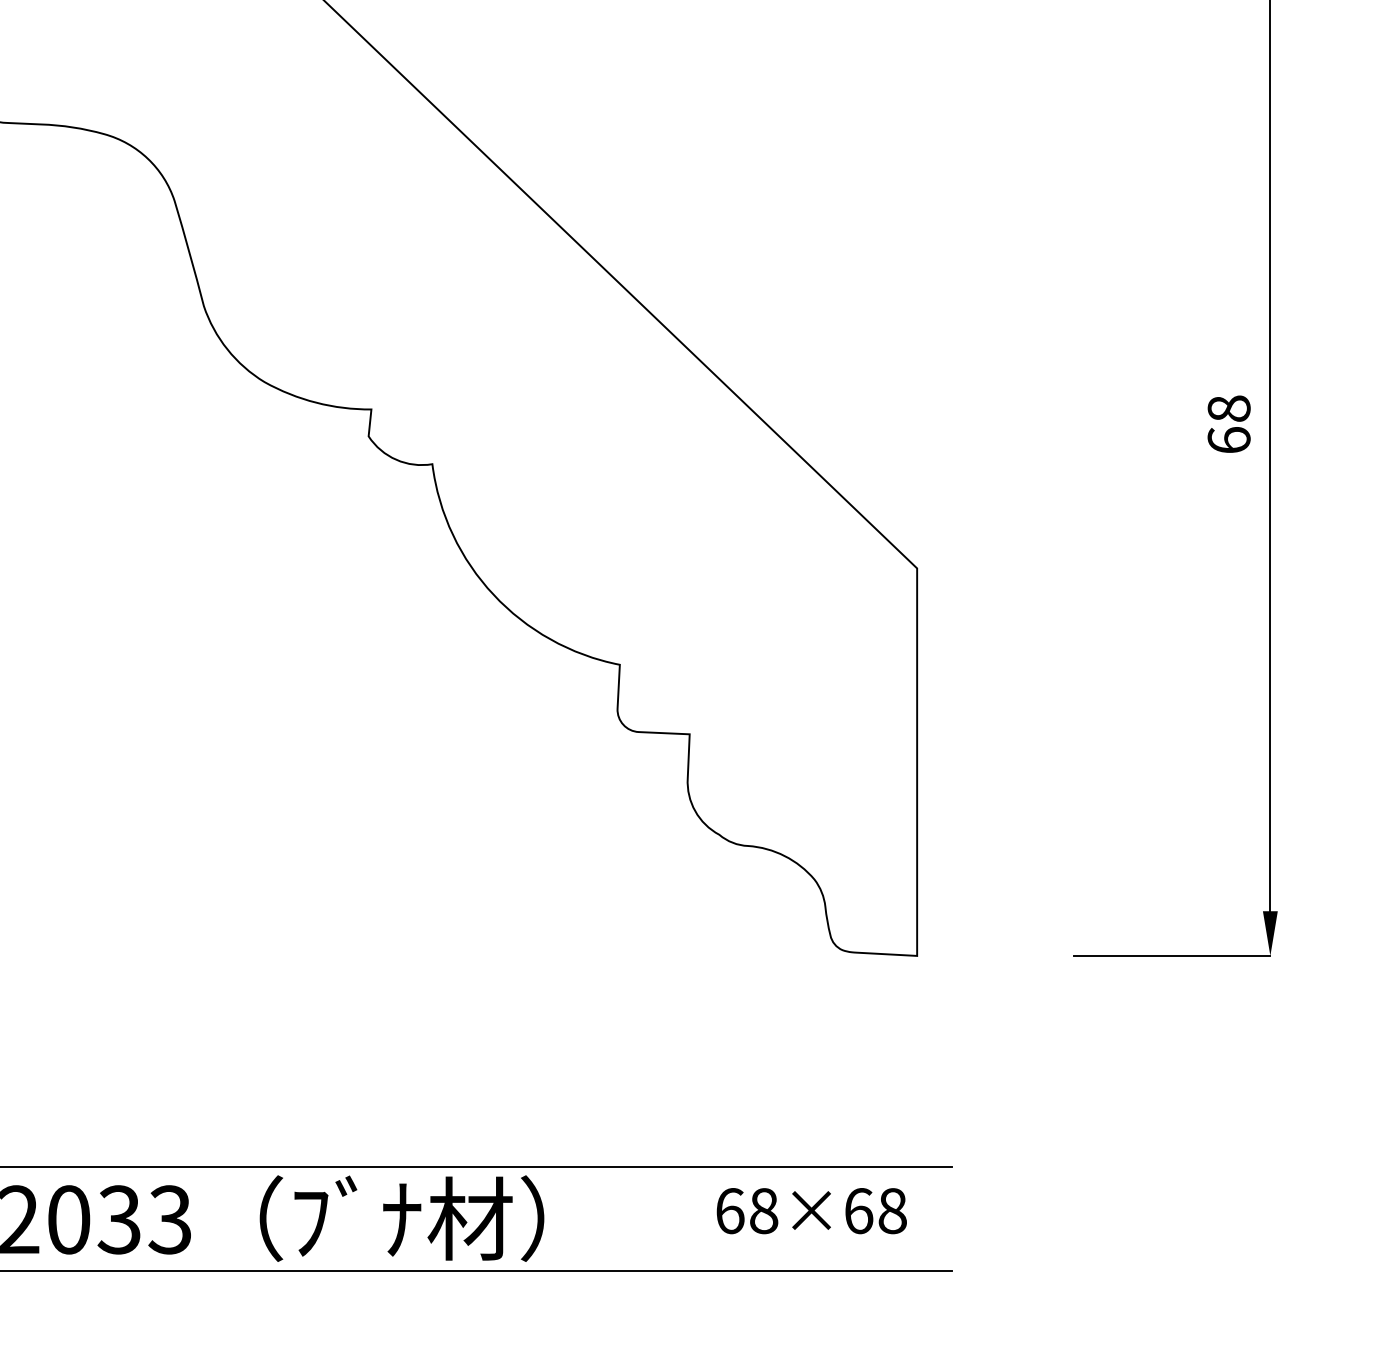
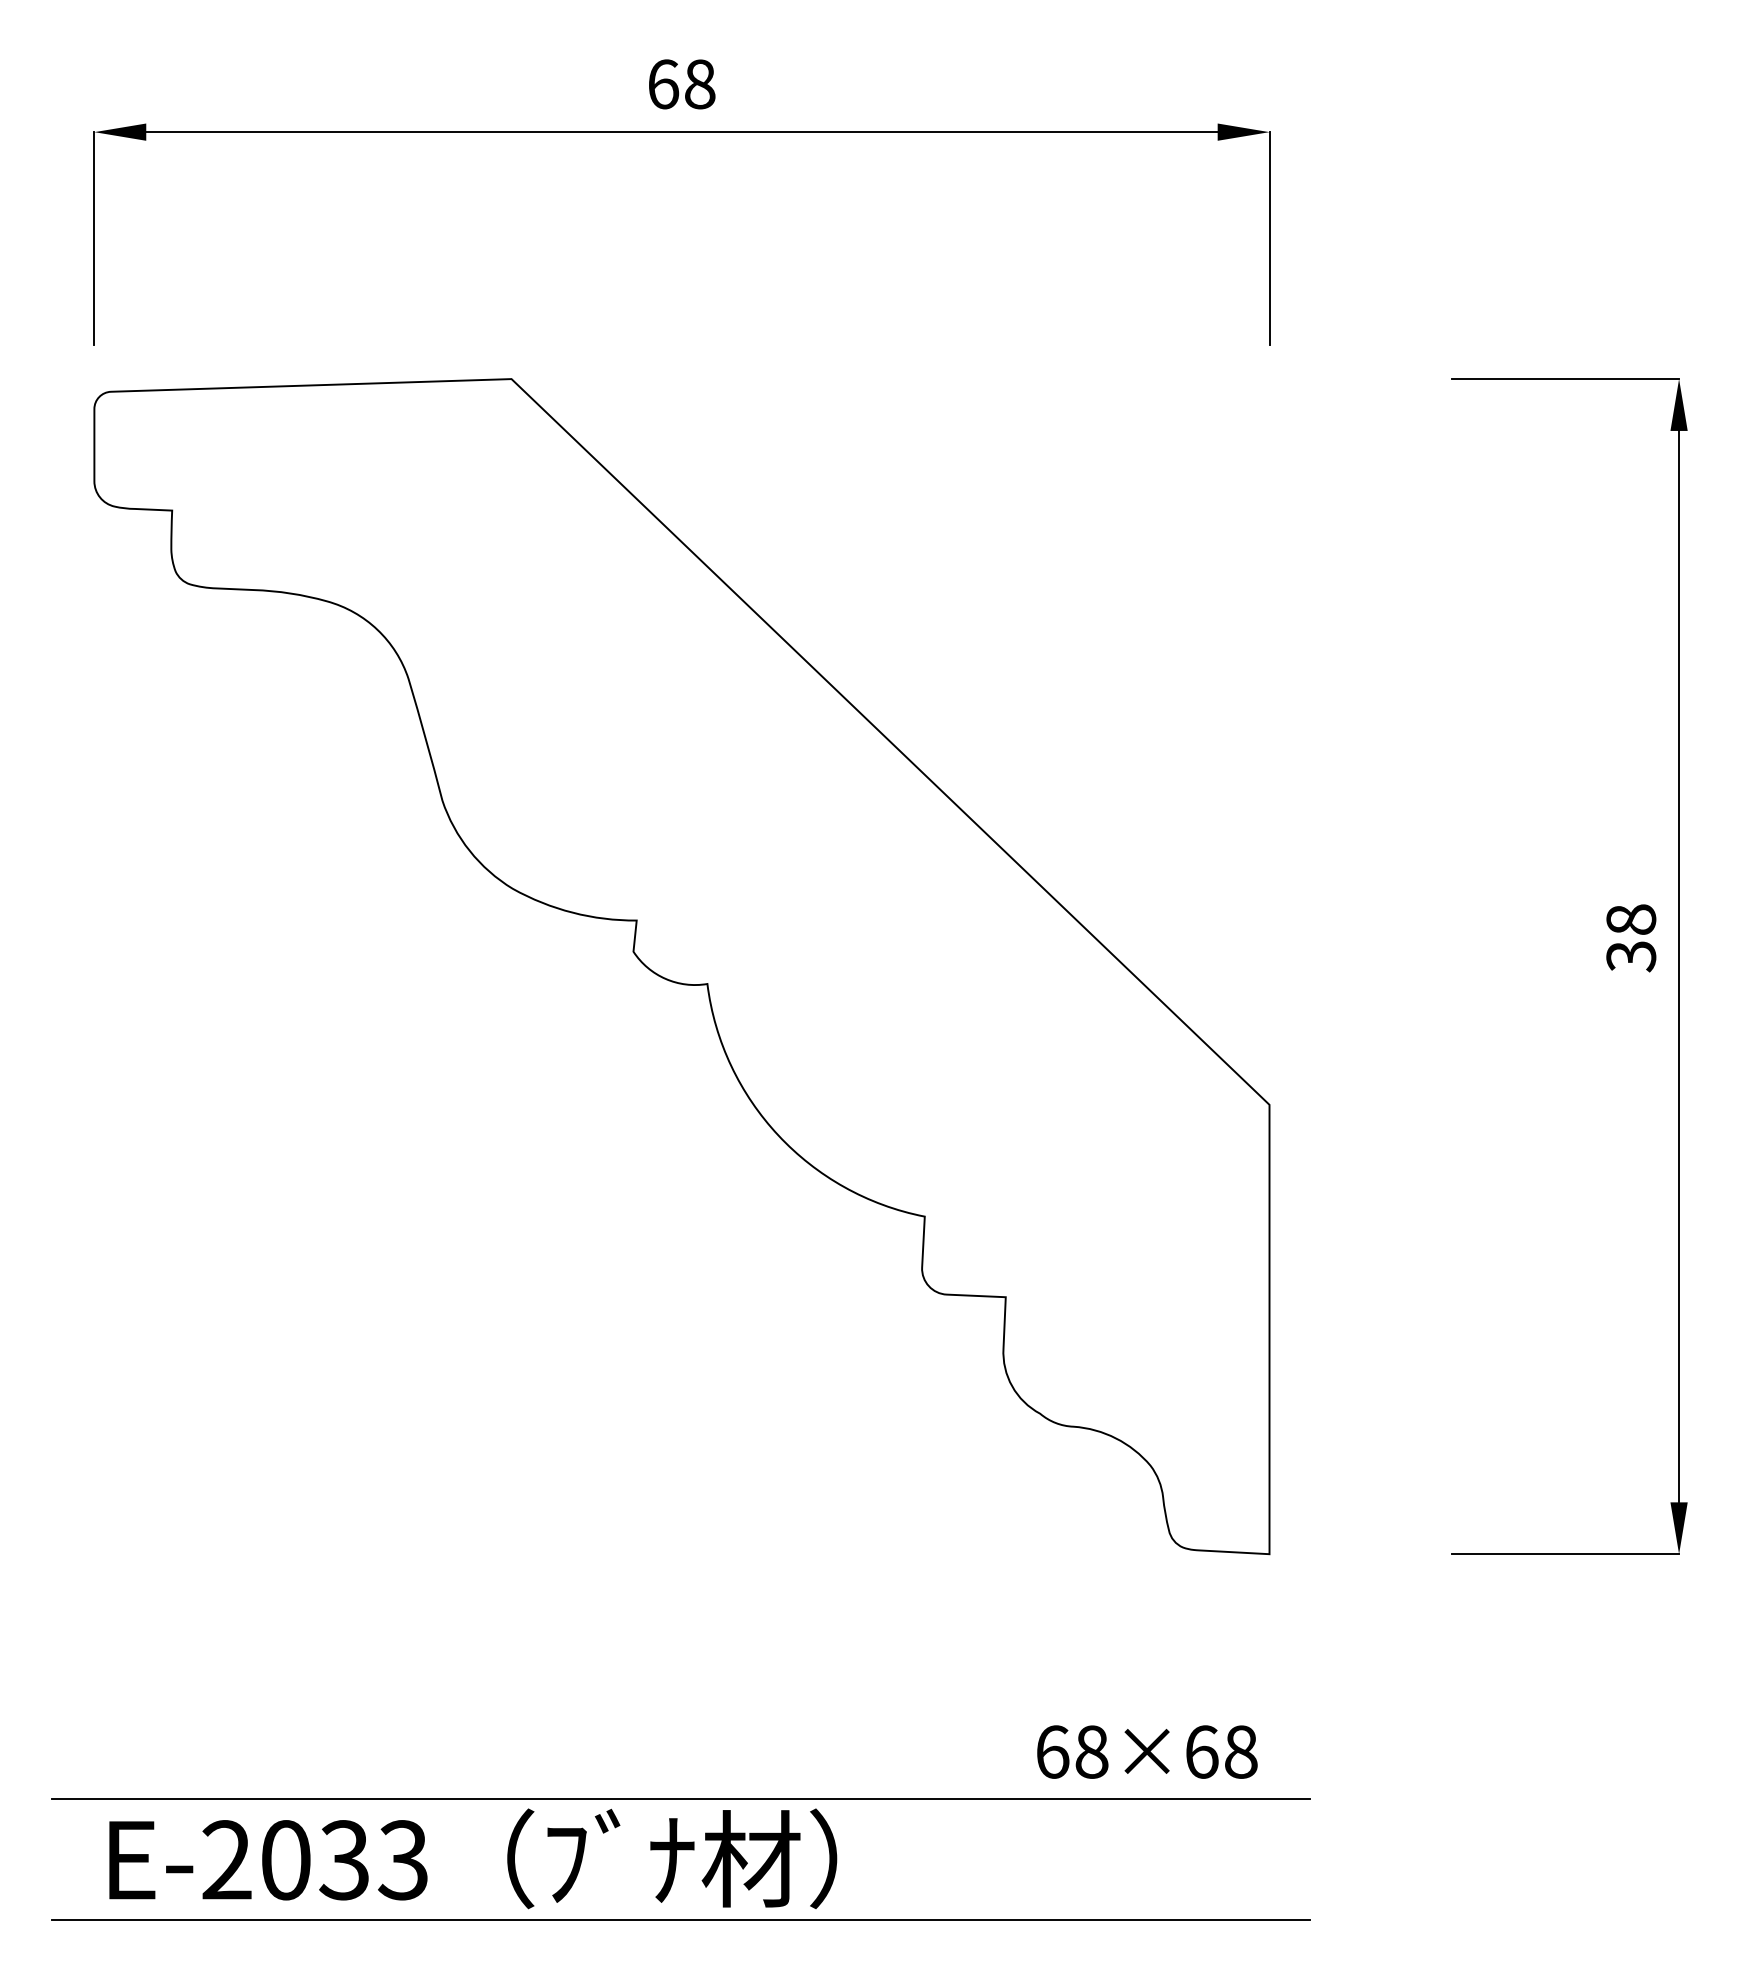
text: (1229, 440) -> (1631, 956), 68 -> 38
text: (811, 1210) -> (1147, 1751), moved

